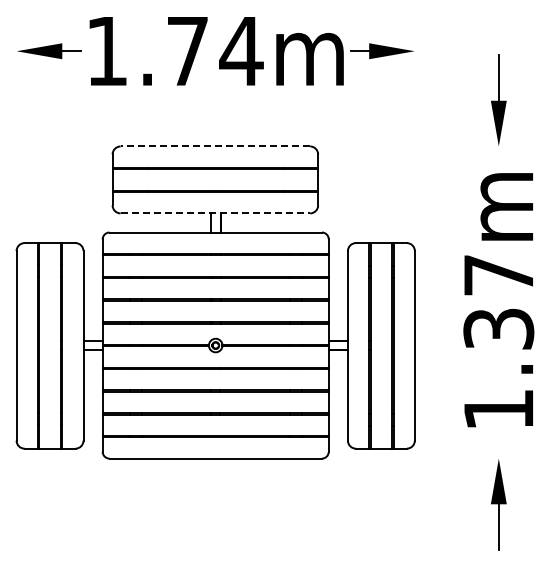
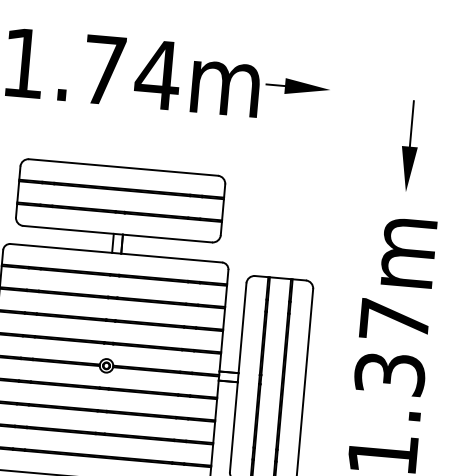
line: (215, 146) -> (123, 167), dashed -> solid
line: (215, 213) -> (117, 234), dashed -> solid

